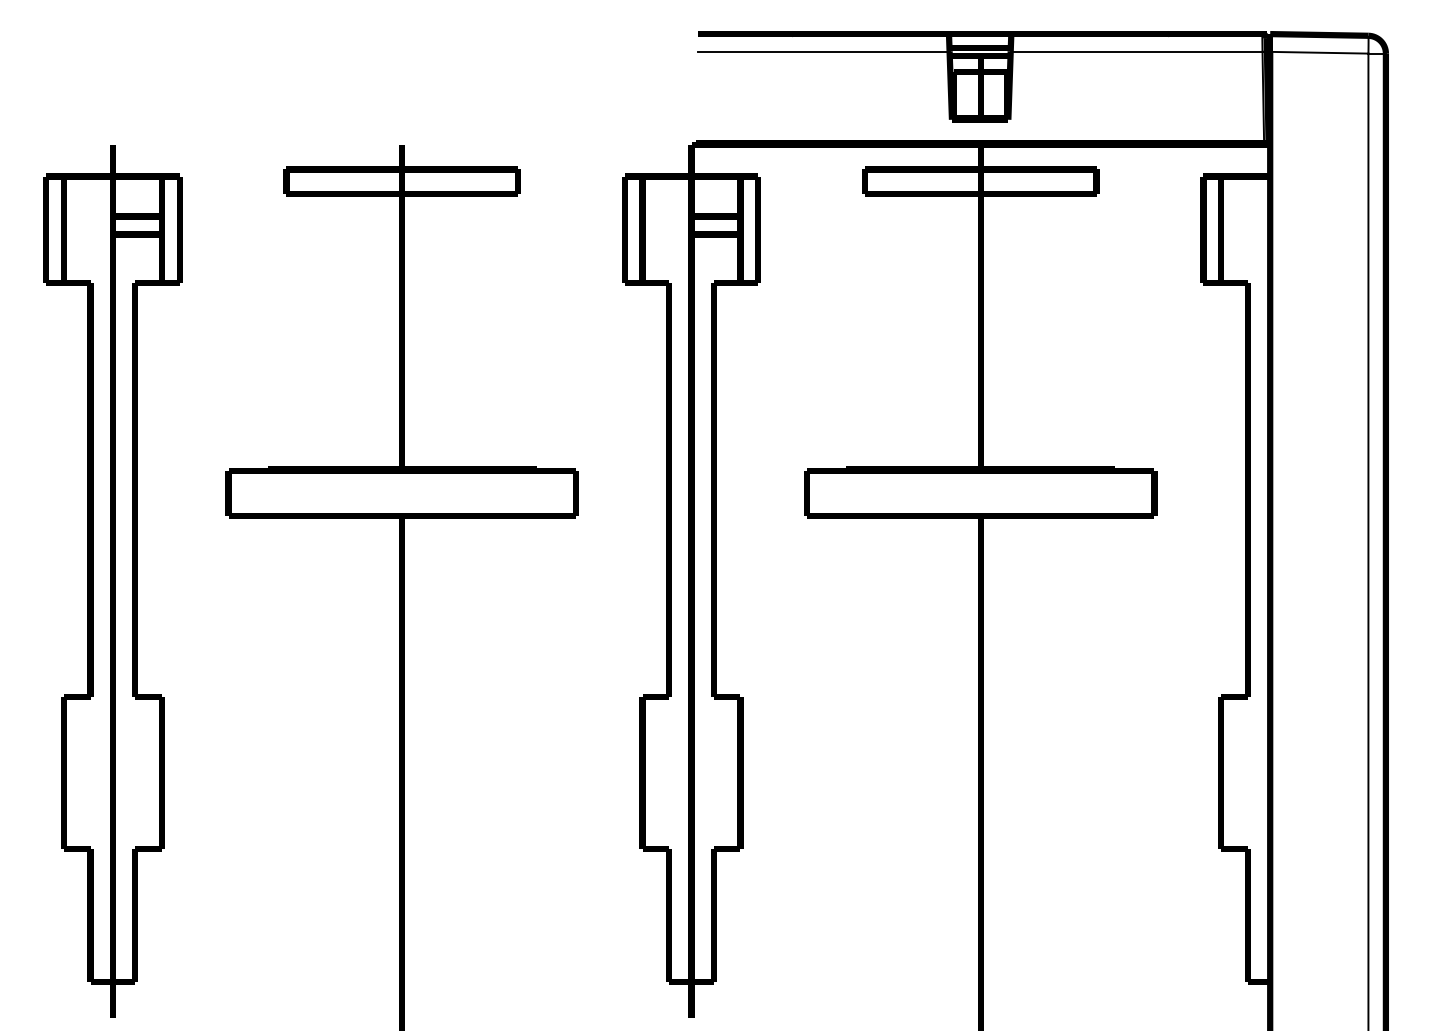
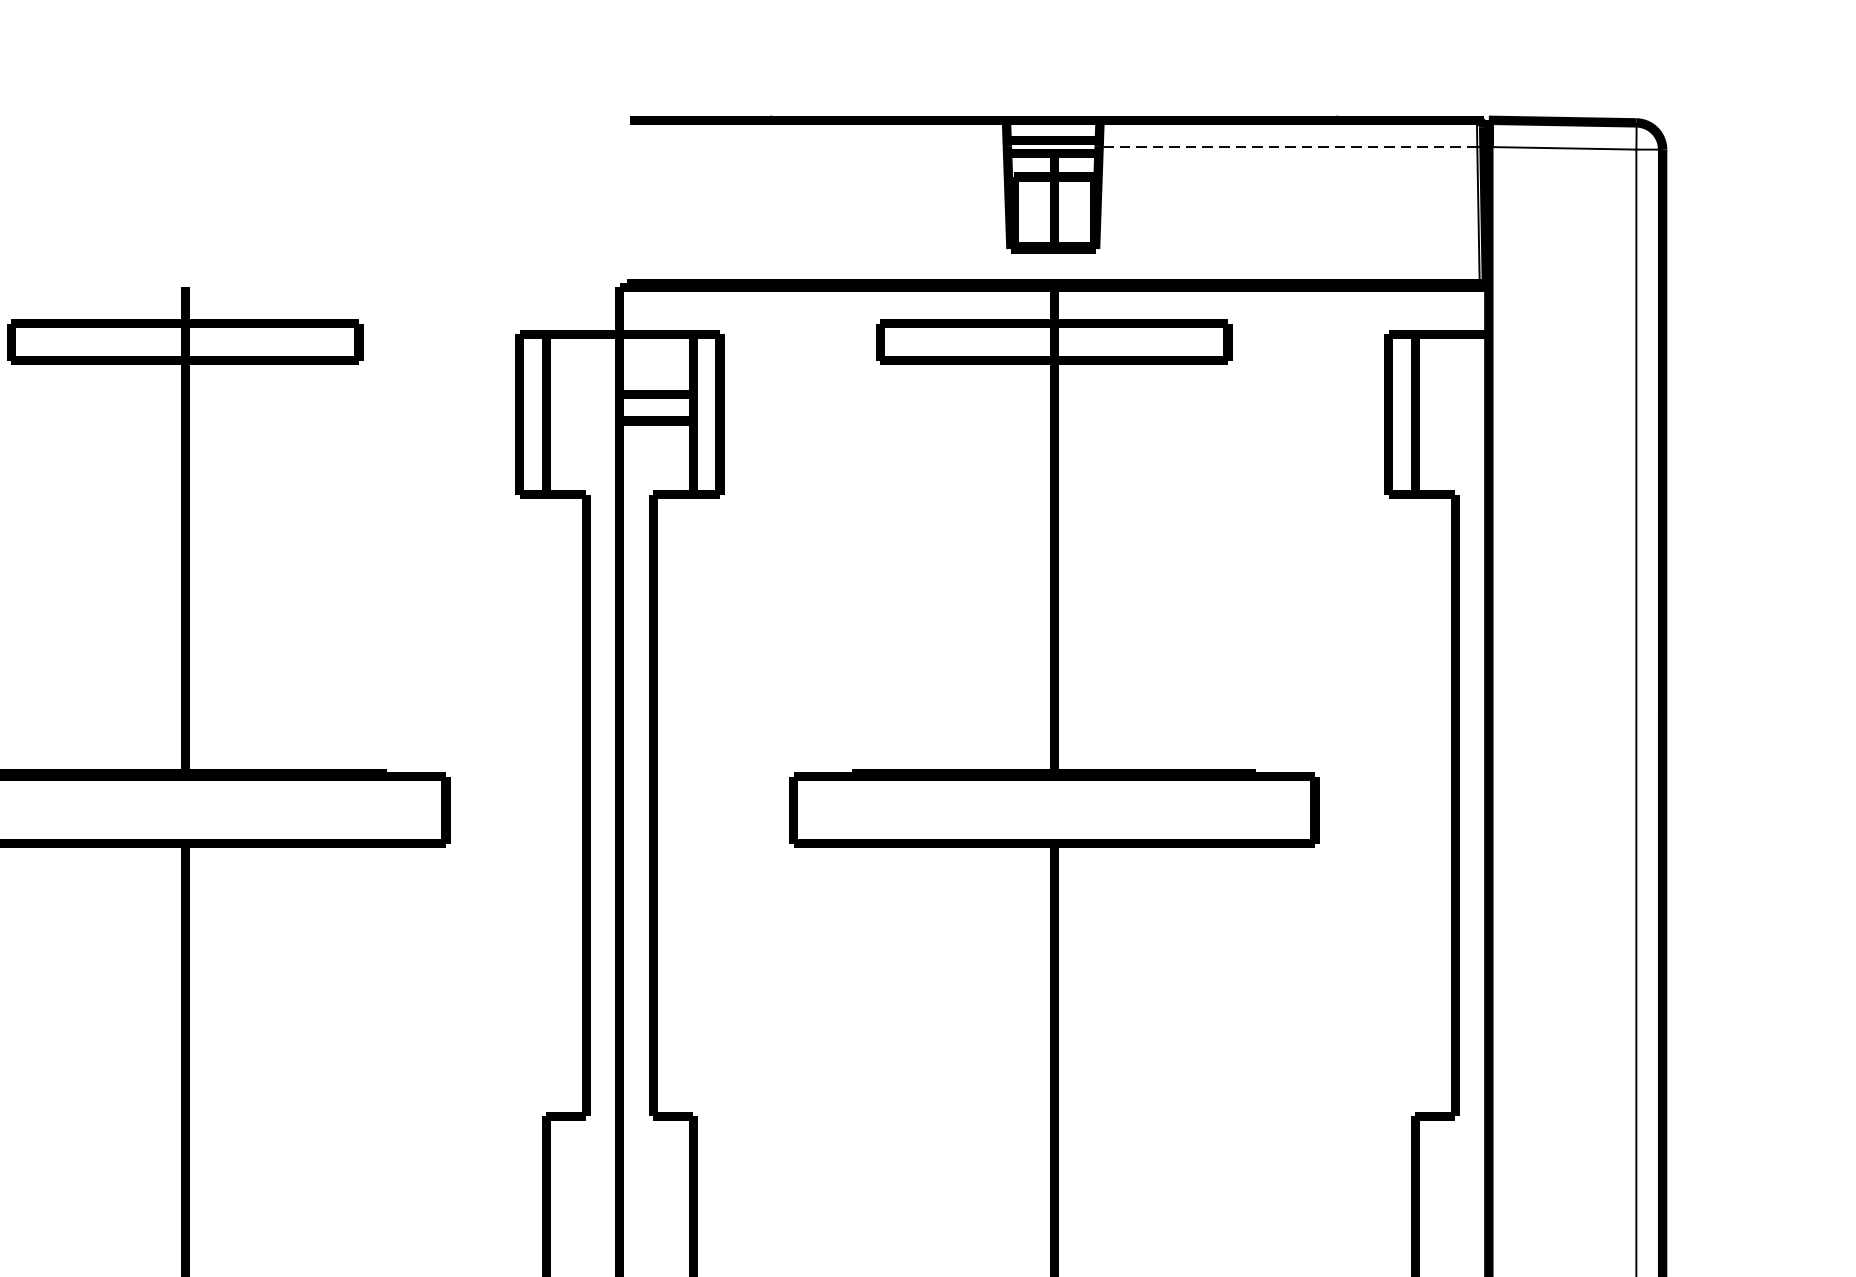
line: (823, 51) -> (817, 146), removed
line: (1136, 51) -> (1288, 146), solid -> dashed

